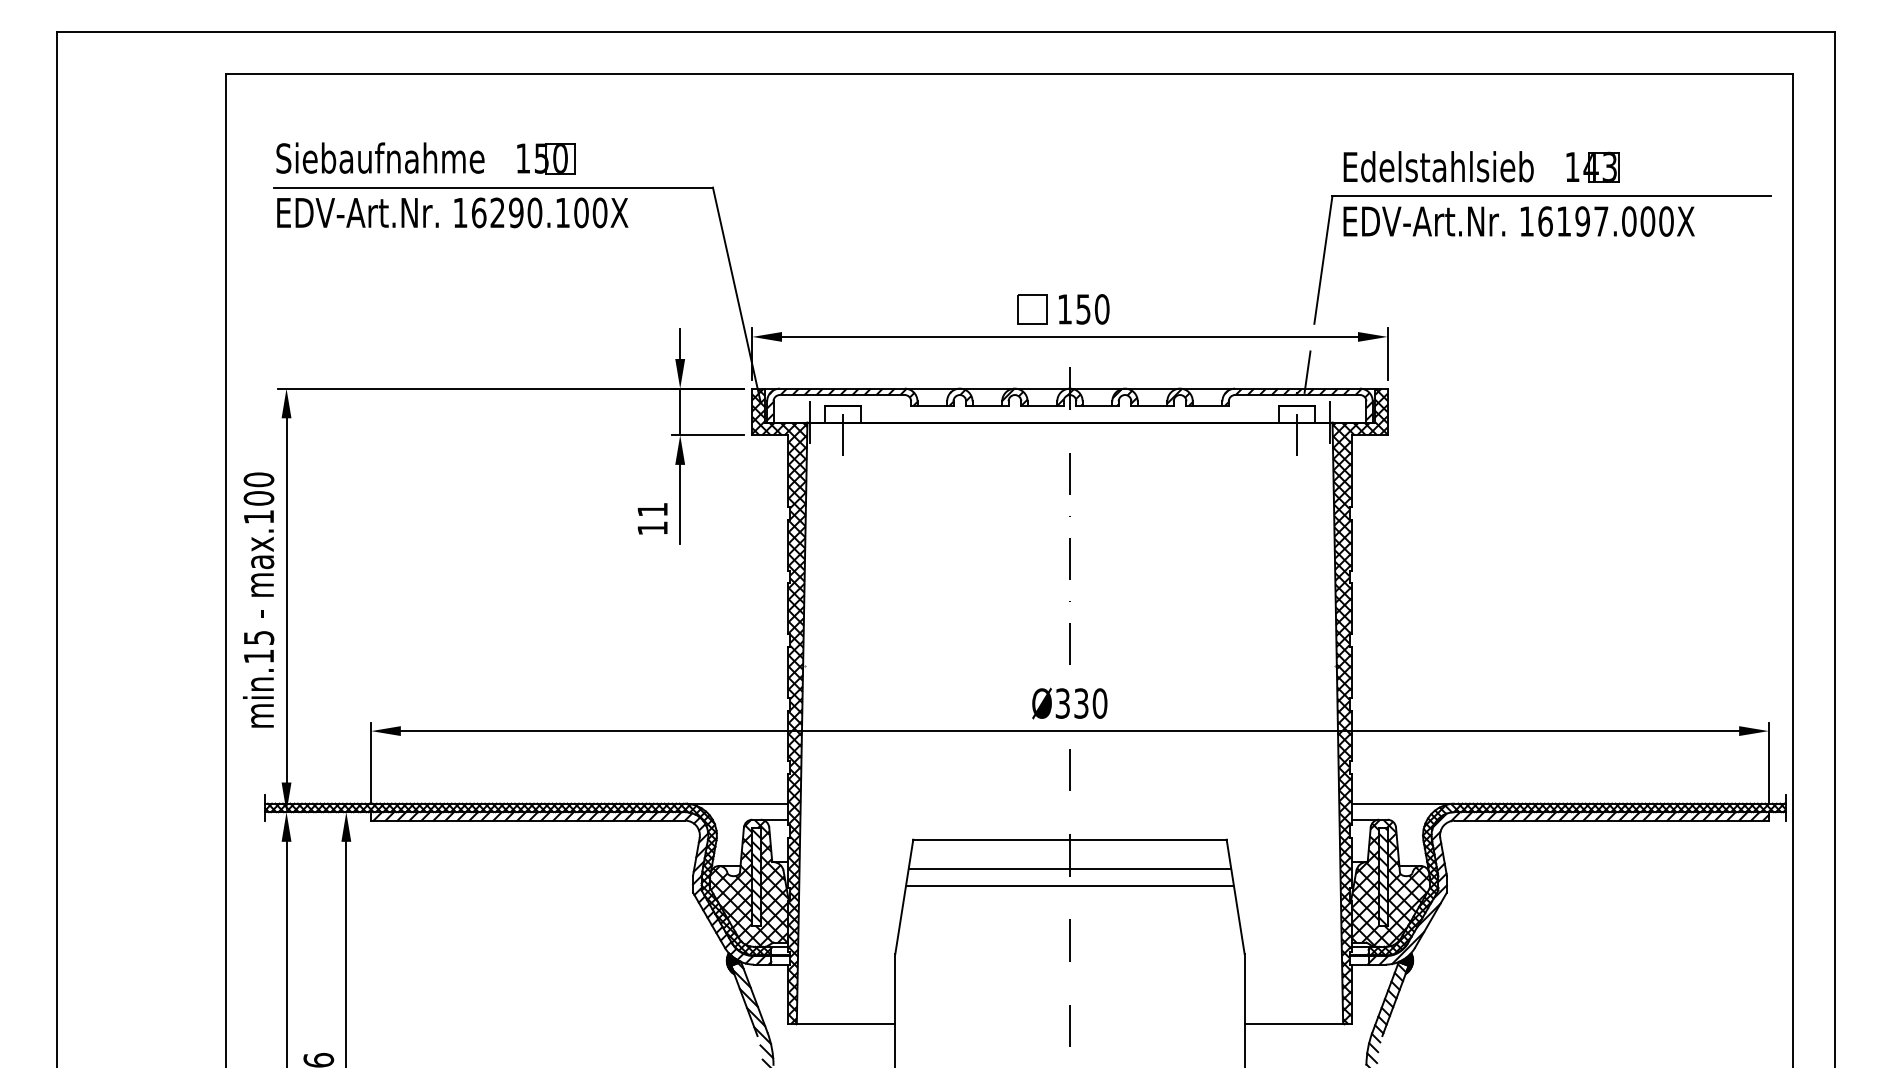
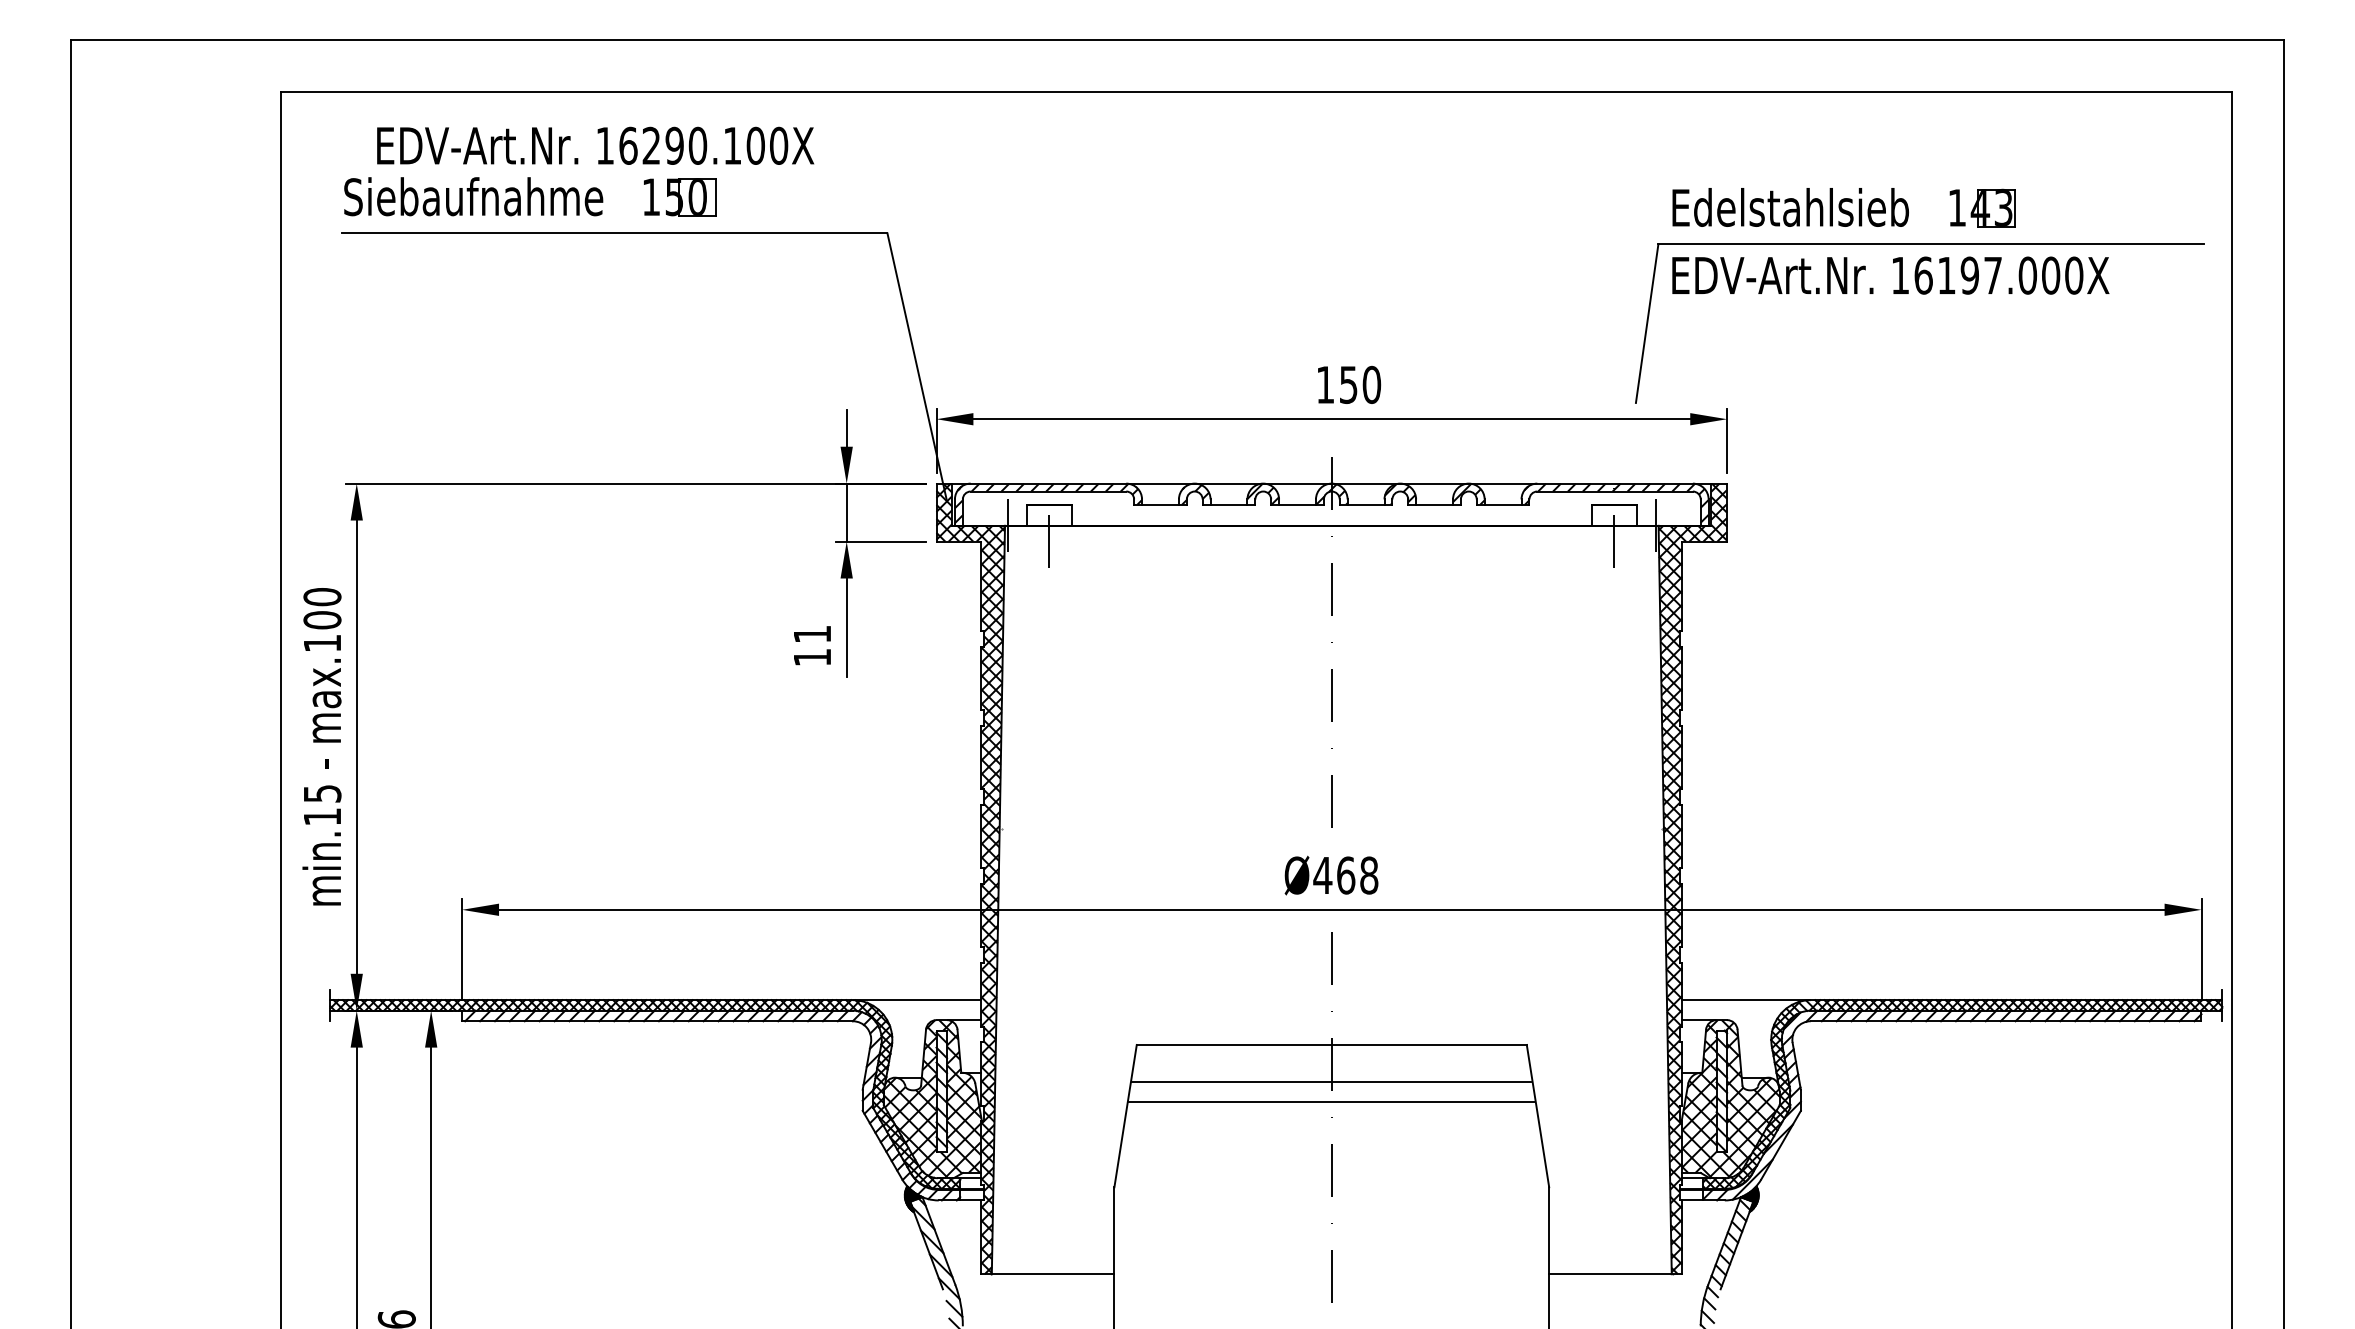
text: (452, 212) -> (595, 145), moved
part: (1032, 309) -> (1285, 384), removed
line: (1307, 371) -> (1627, 462), removed
text: (1080, 703) -> (1345, 875), Ø330 -> Ø468

